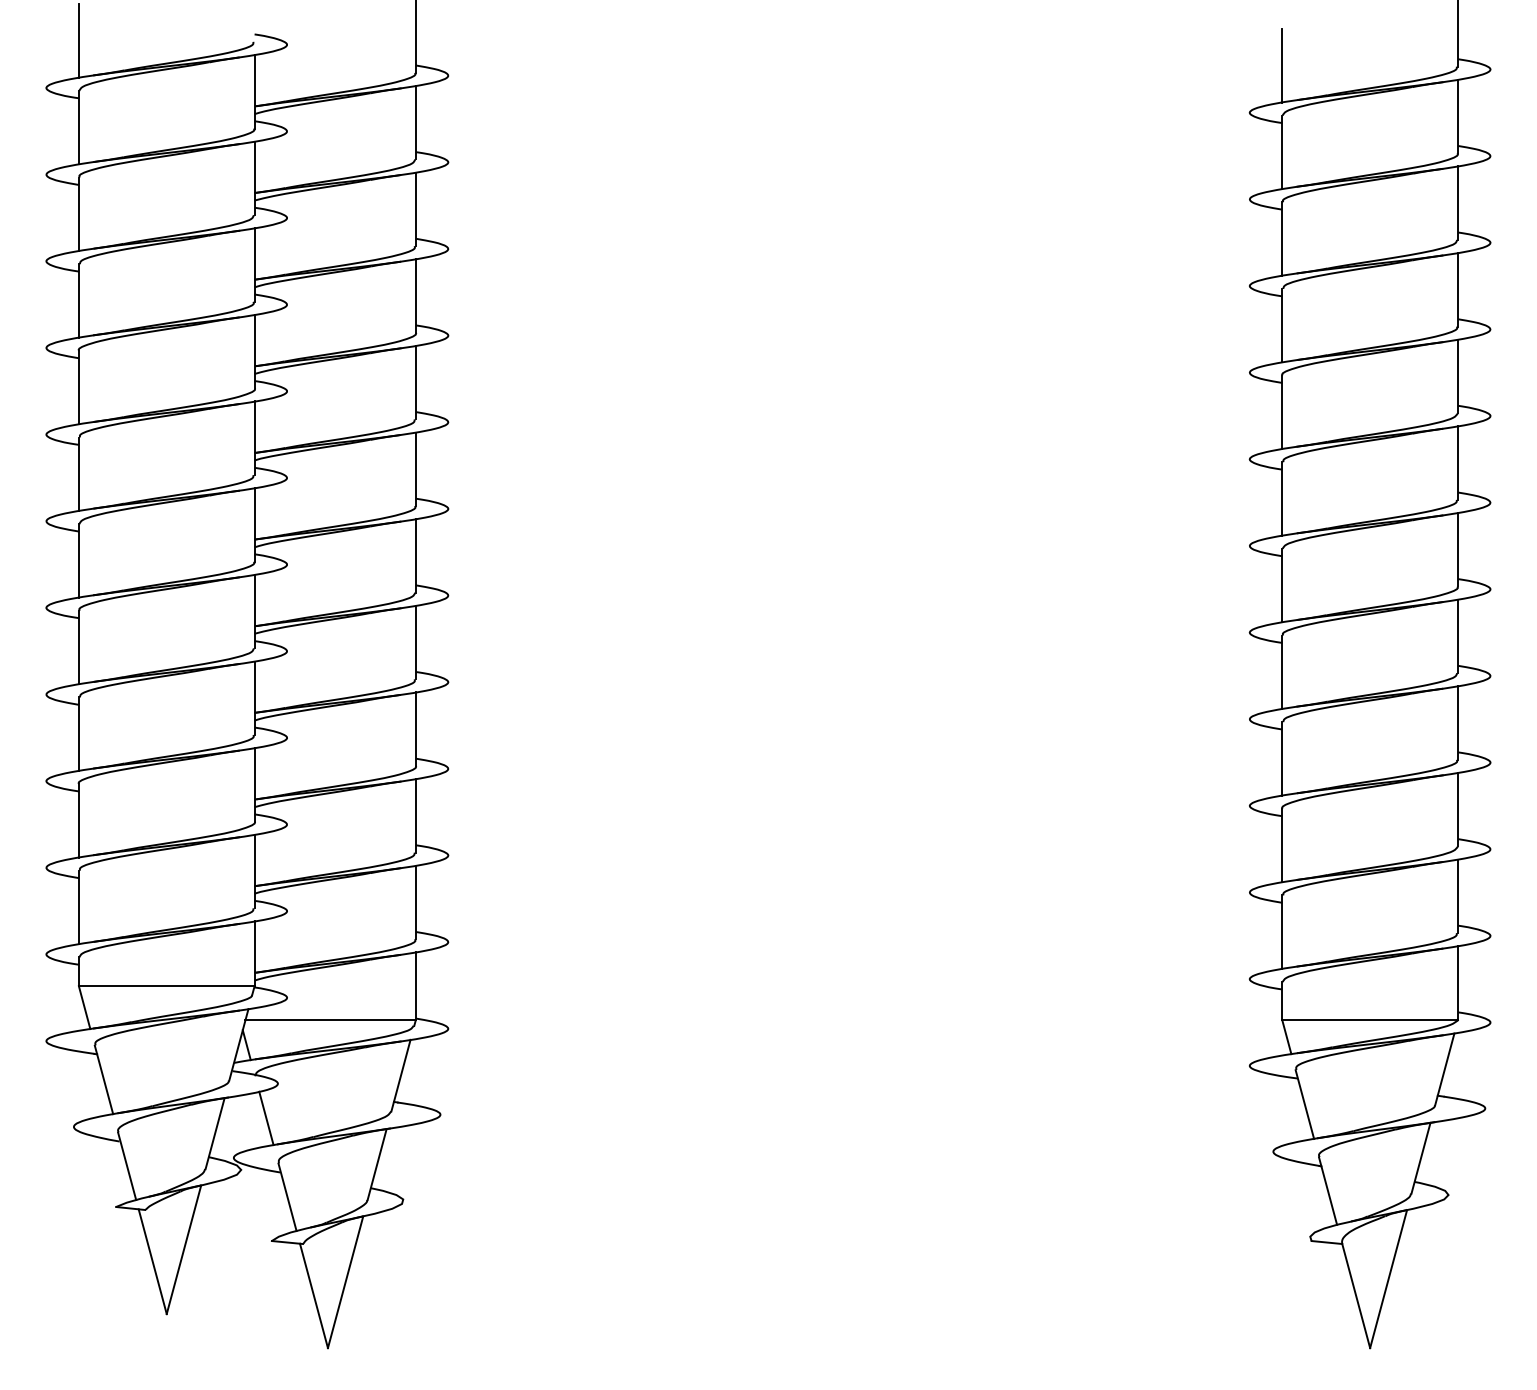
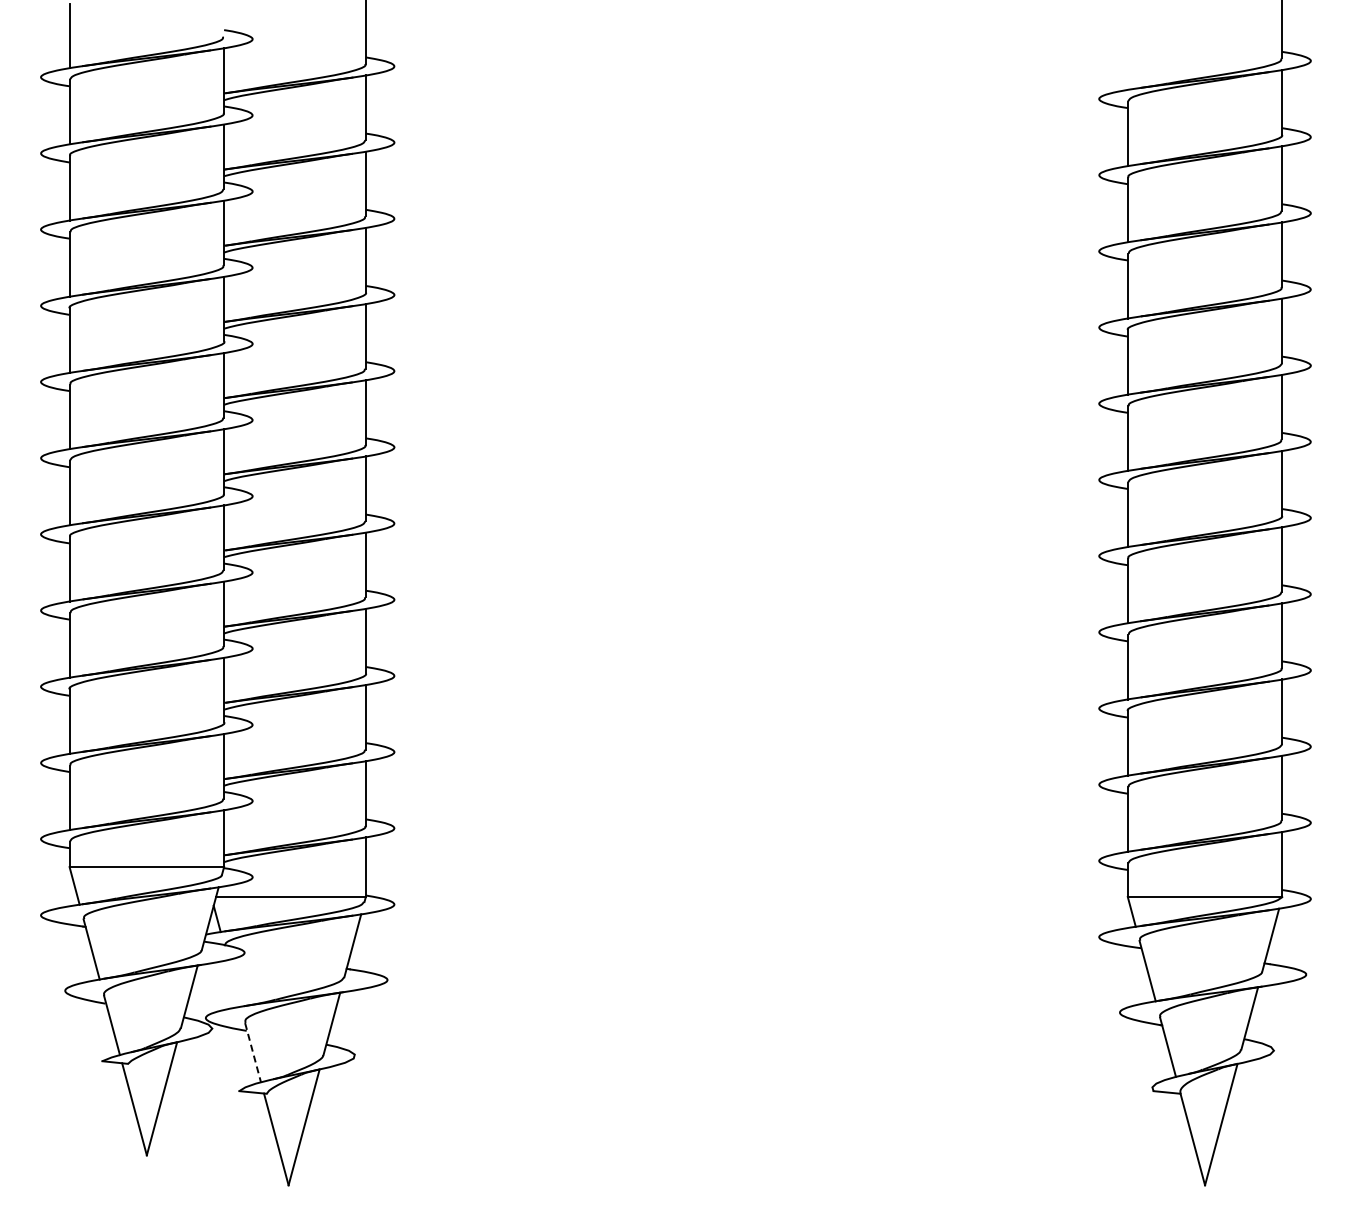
line: (1281, 65) -> (1127, 57), removed
line: (266, 1117) -> (234, 982), removed
line: (288, 1197) -> (253, 1052), solid -> dashed

